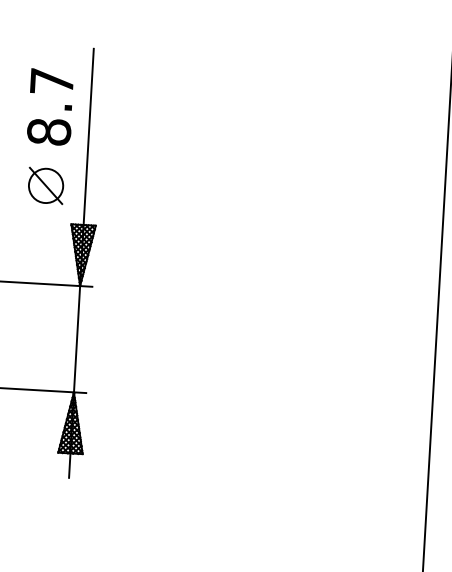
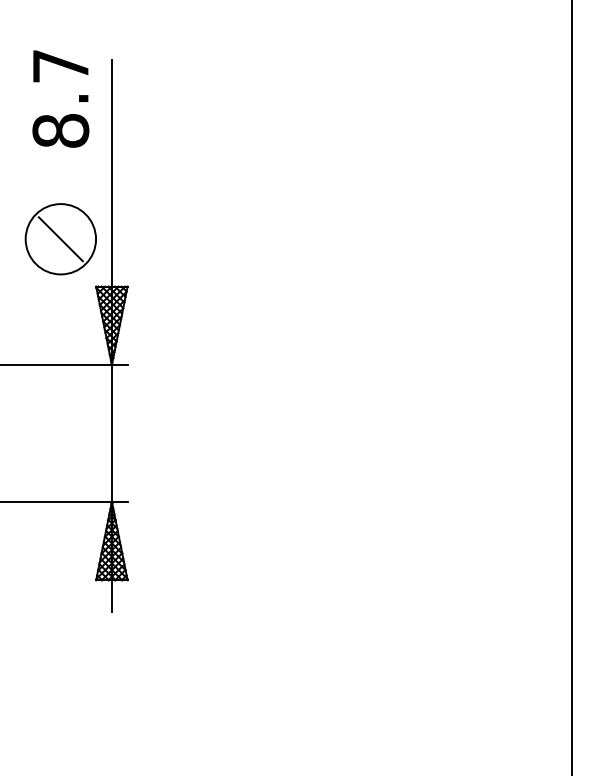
text: (50, 106) -> (60, 98), moved
circle: (45, 186) -> (60, 239), size x1.6

